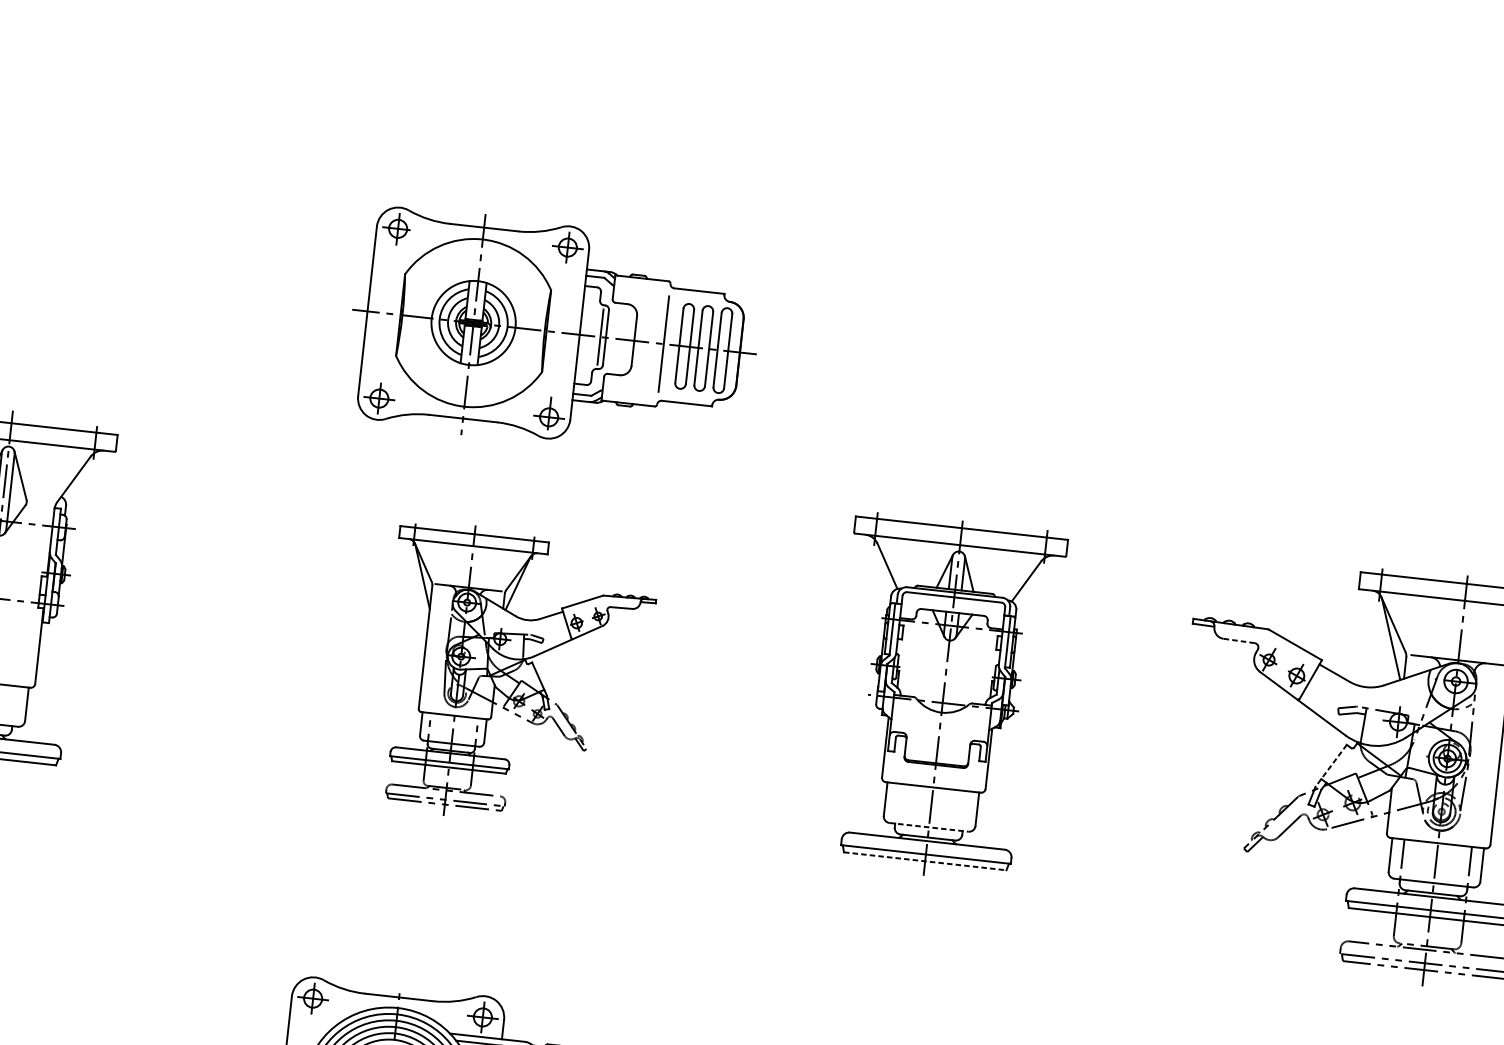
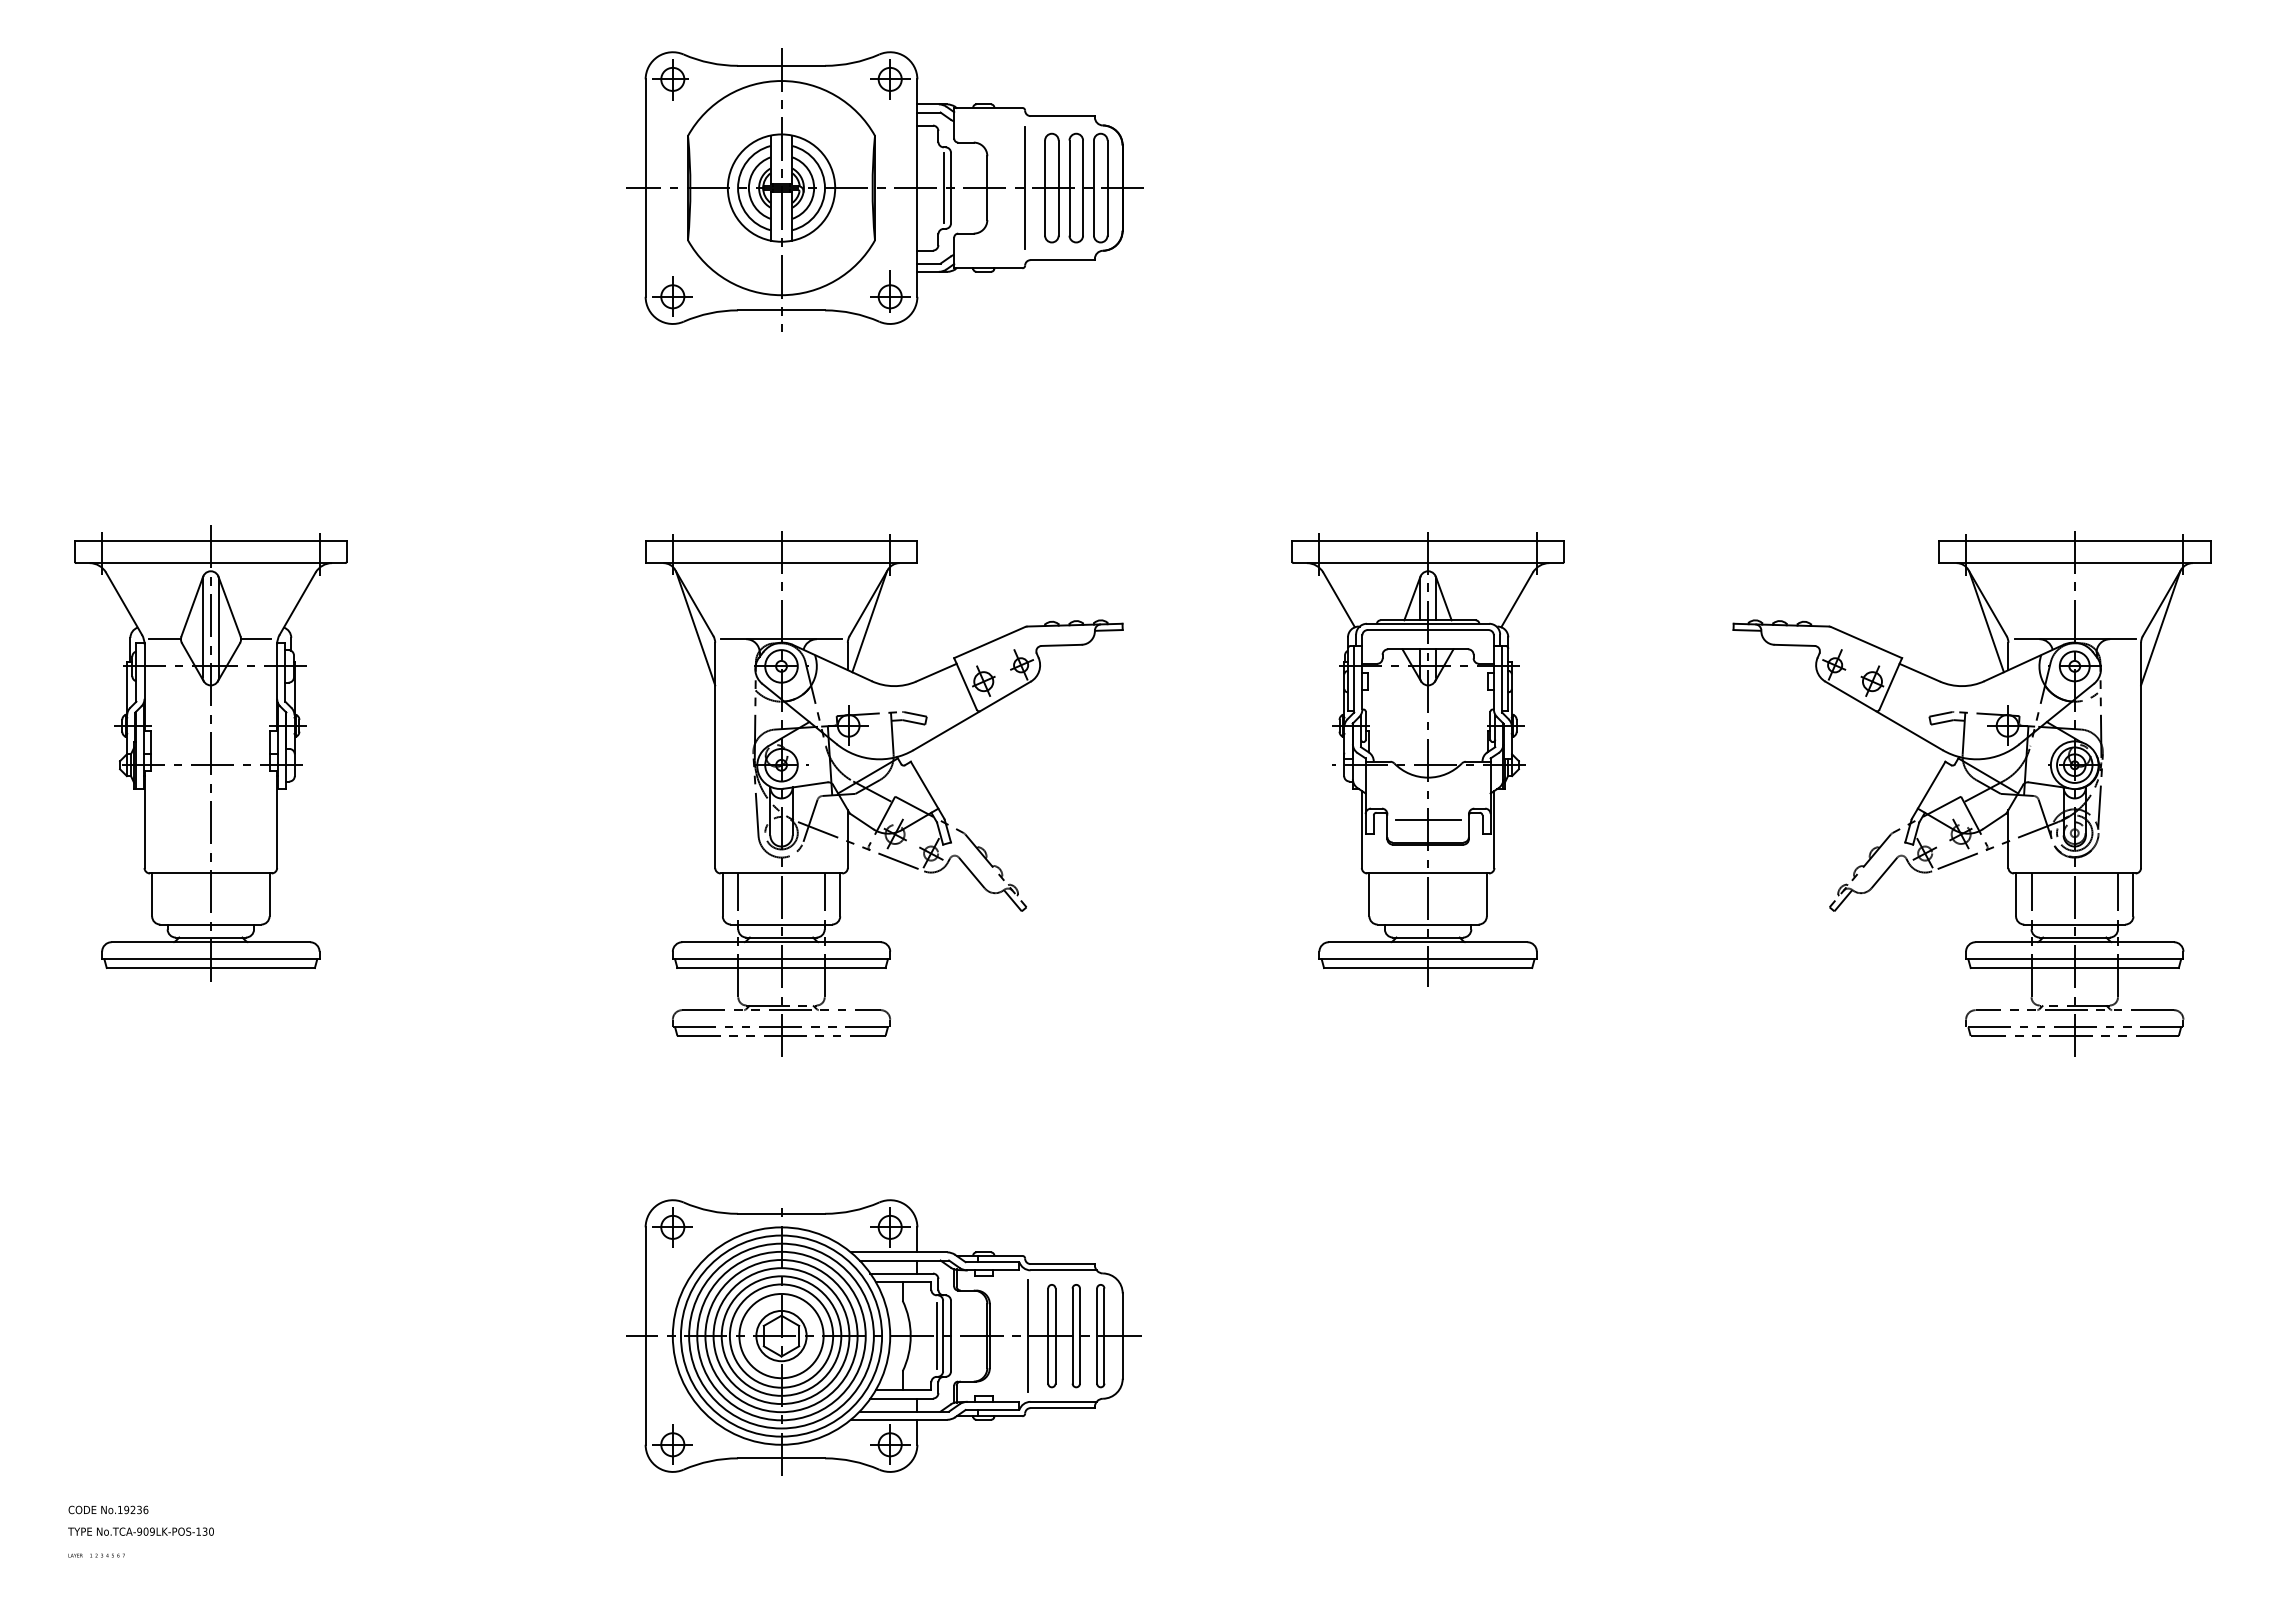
part: (553, 333) -> (884, 189), moved
line: (38, 503) -> (256, 639), added
line: (1239, 641) -> (1794, 645), dashed -> solid
part: (515, 678) -> (884, 793), size x1.43
line: (937, 746) -> (1427, 820), added
line: (1331, 765) -> (1928, 790), dashed -> solid
line: (929, 827) -> (1428, 924), dashed -> solid
line: (925, 861) -> (1428, 968), dashed -> solid

